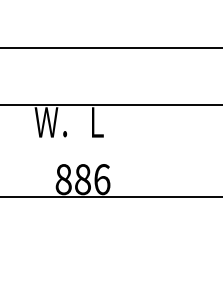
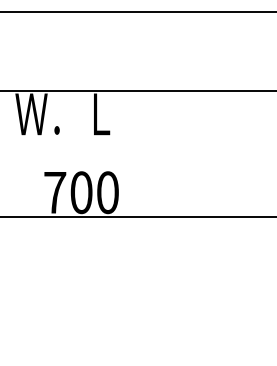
text: (82, 179) -> (80, 192), 886 -> 700

